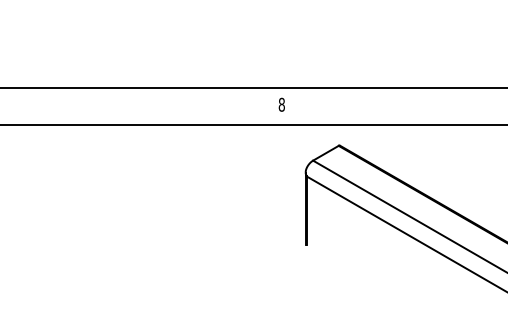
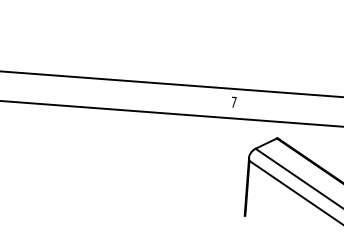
text: (281, 104) -> (233, 102), 8 -> 7

